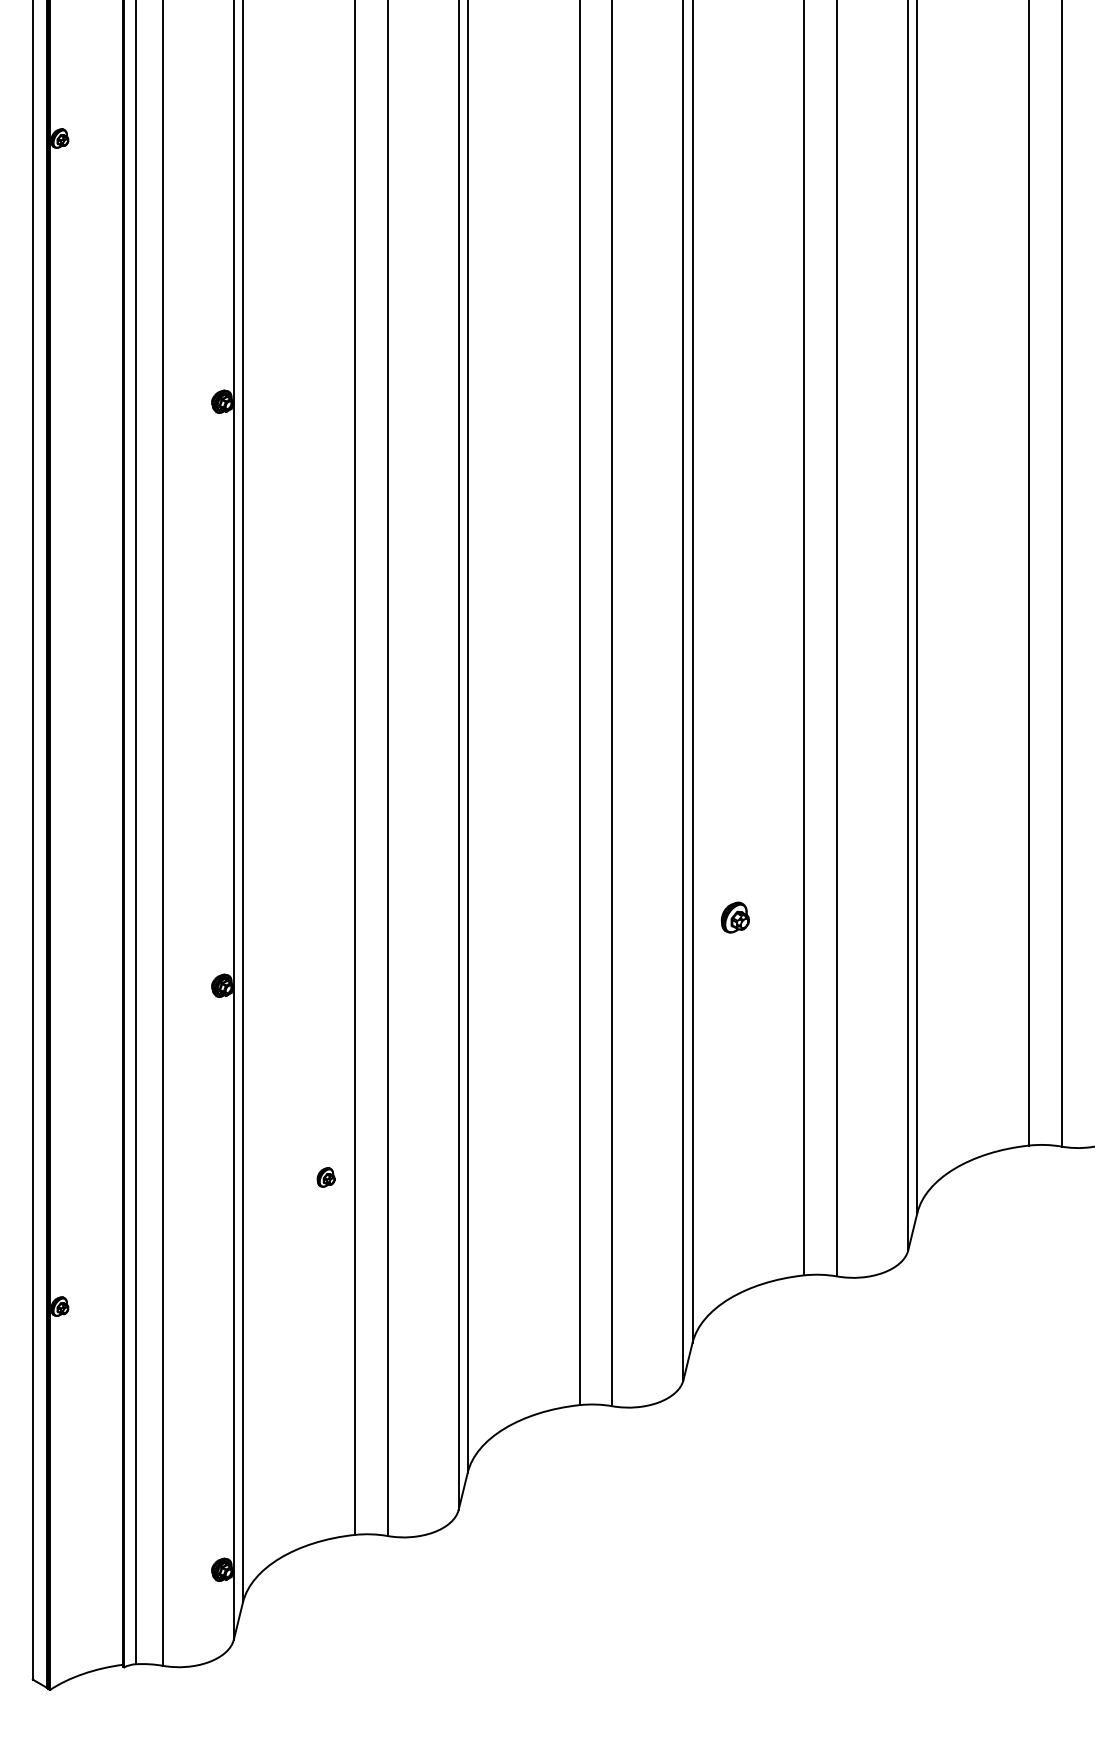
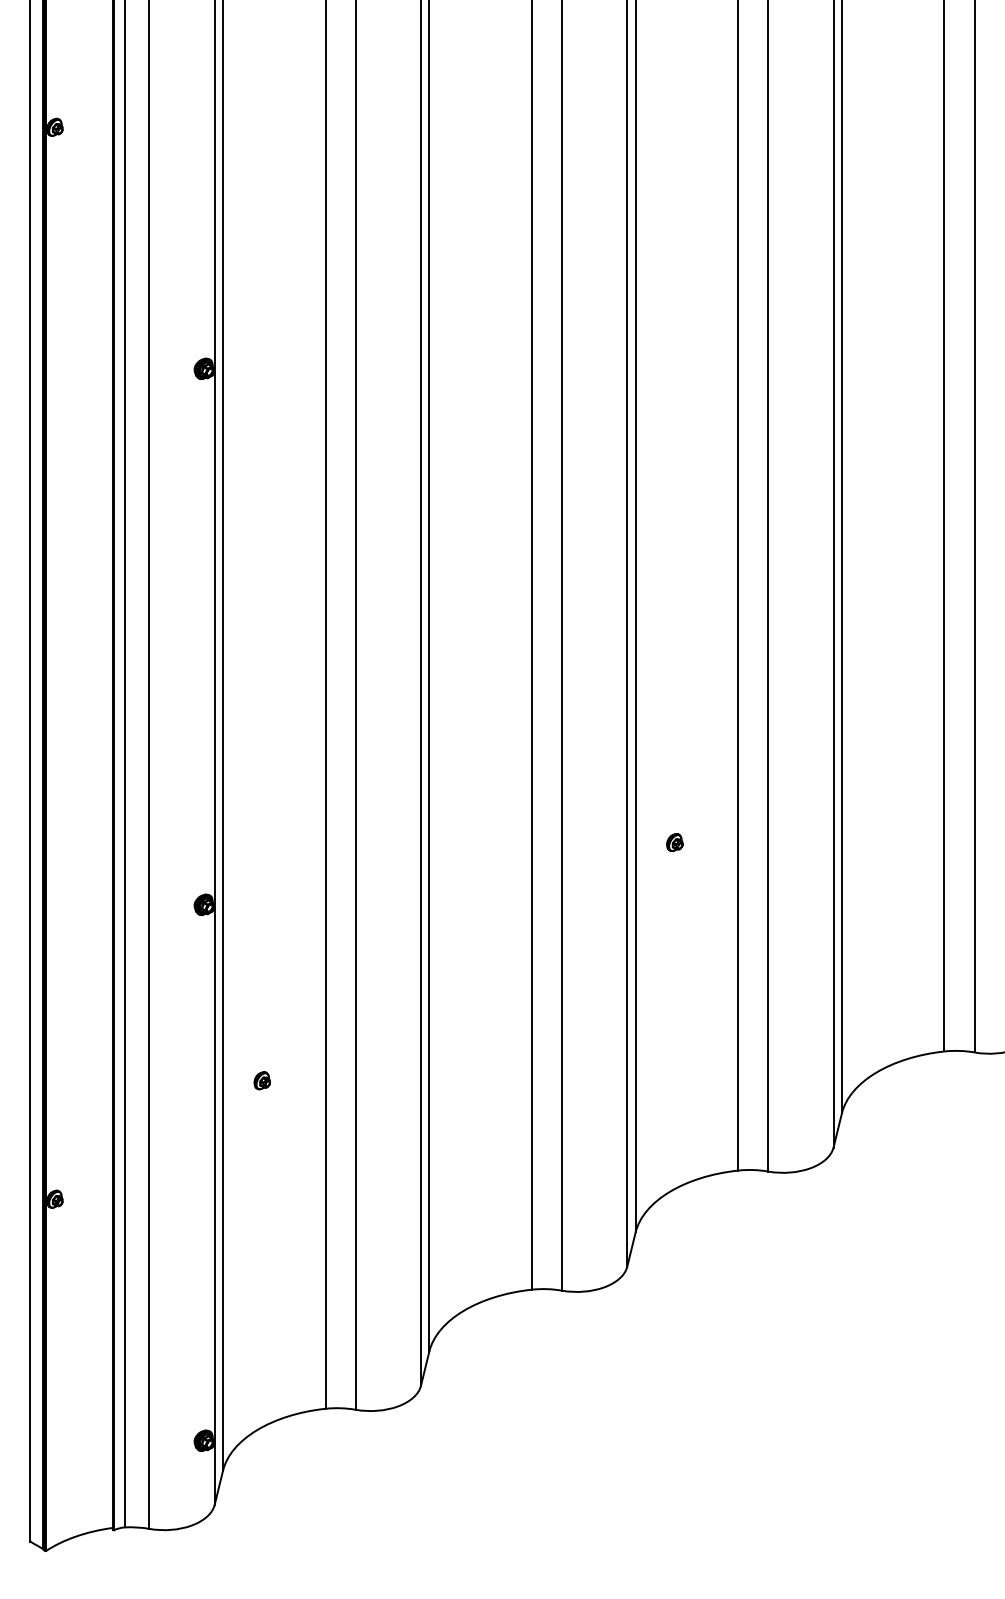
part: (734, 917) -> (674, 842), size x0.62
part: (325, 1177) -> (261, 1080), moved

